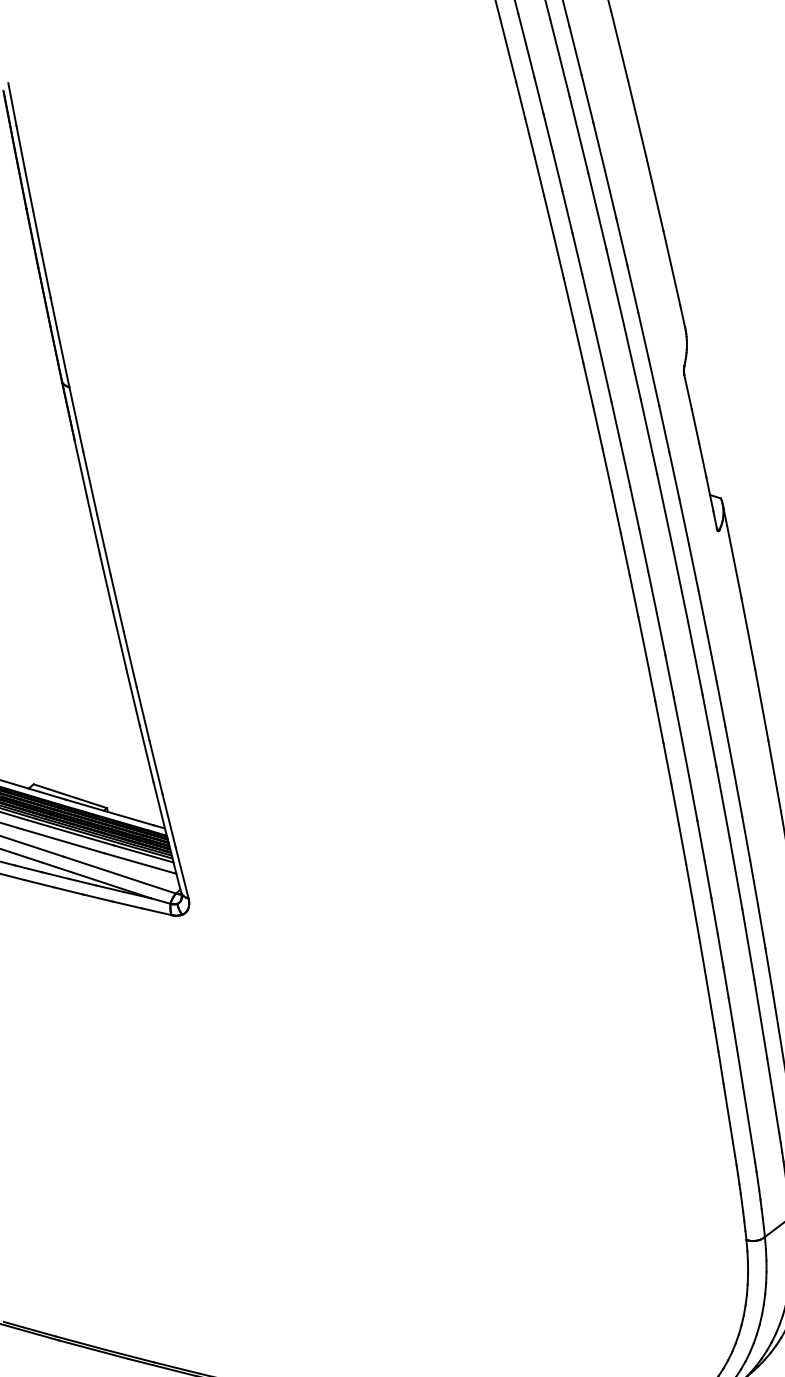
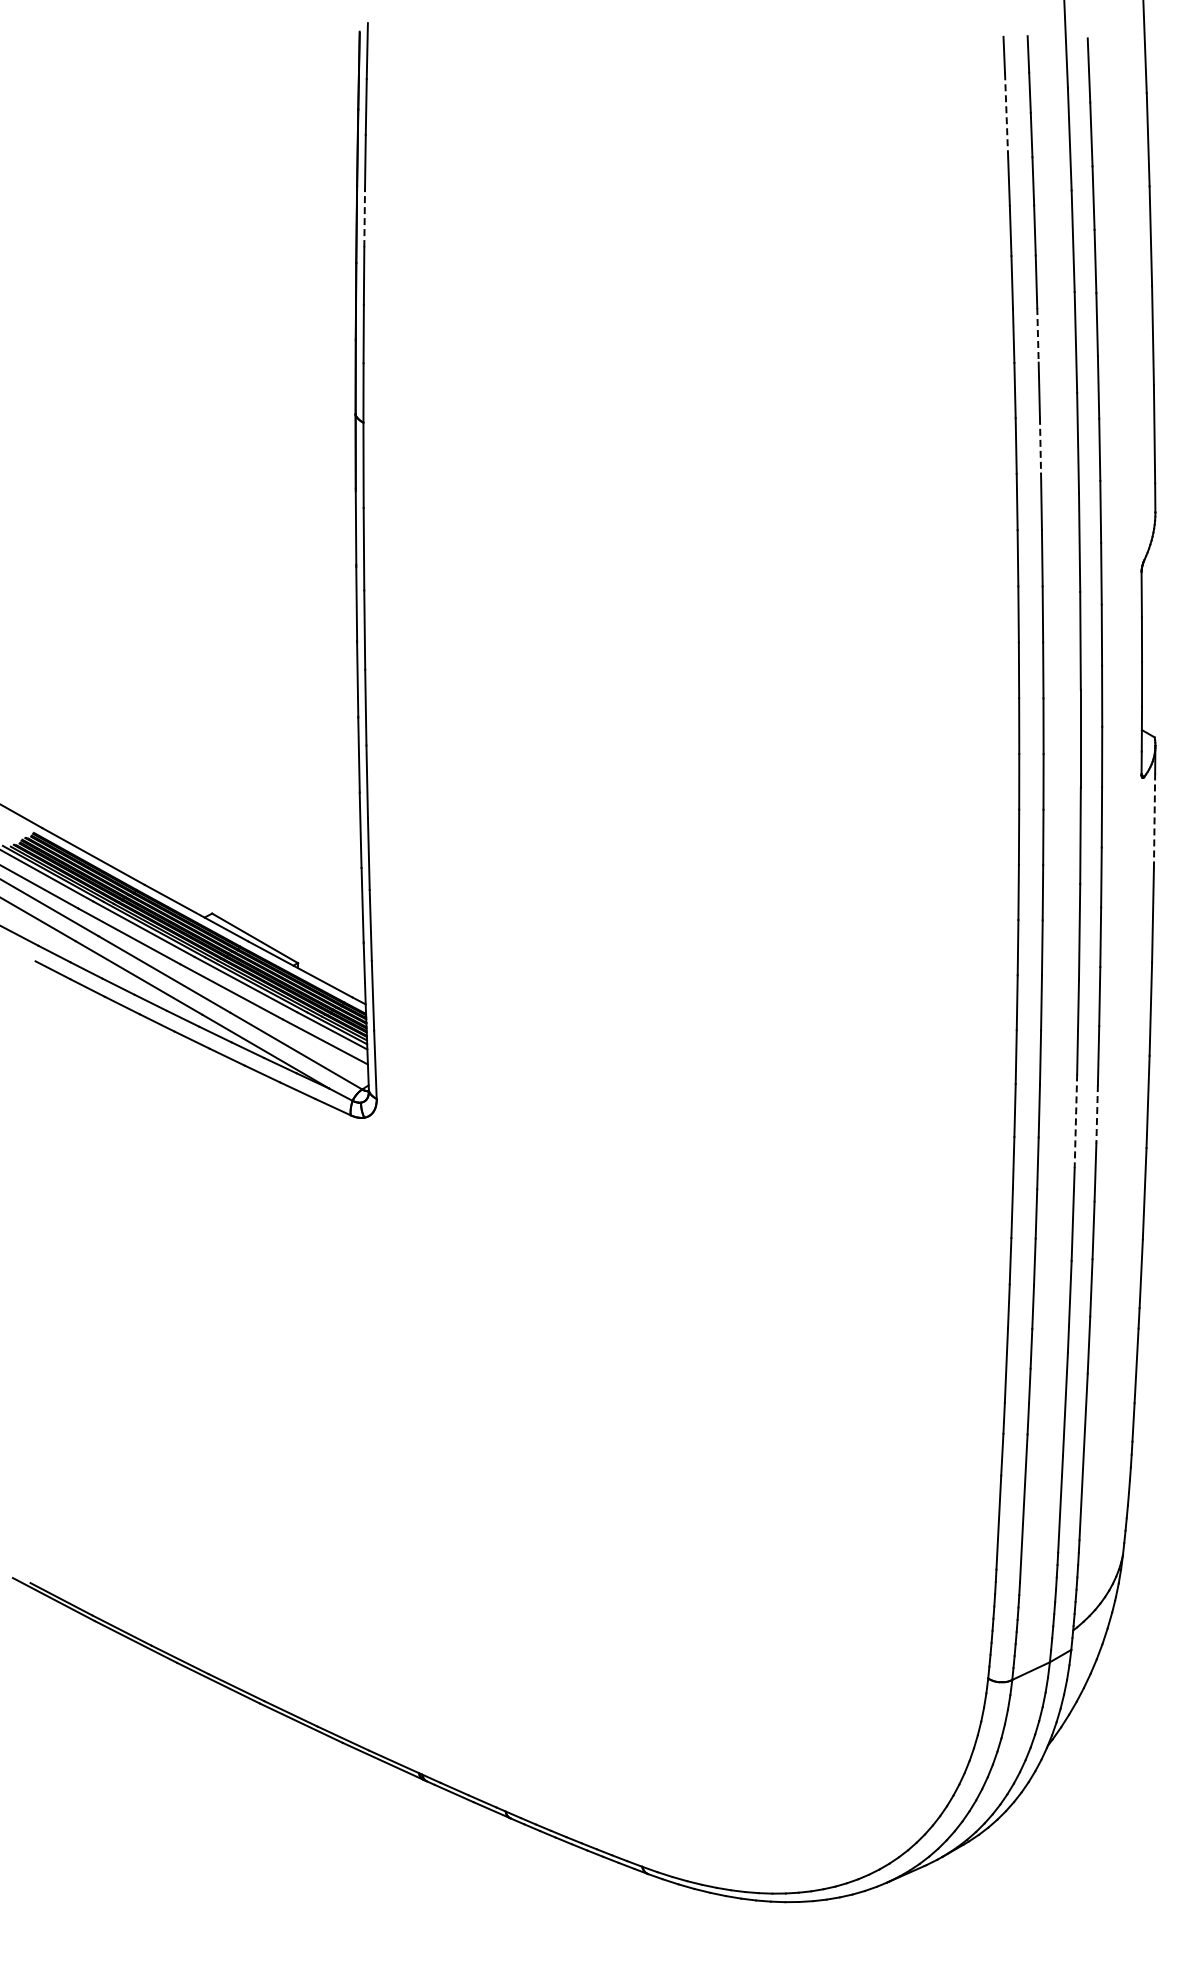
line: (508, 50) -> (1006, 116), solid -> dashed
line: (567, 212) -> (1037, 335), solid -> dashed
line: (37, 232) -> (364, 218), solid -> dashed
line: (587, 295) -> (1040, 445), solid -> dashed
line: (734, 561) -> (1154, 820), solid -> dashed
line: (738, 793) -> (1097, 1114), solid -> dashed
line: (722, 802) -> (1075, 1121), solid -> dashed

